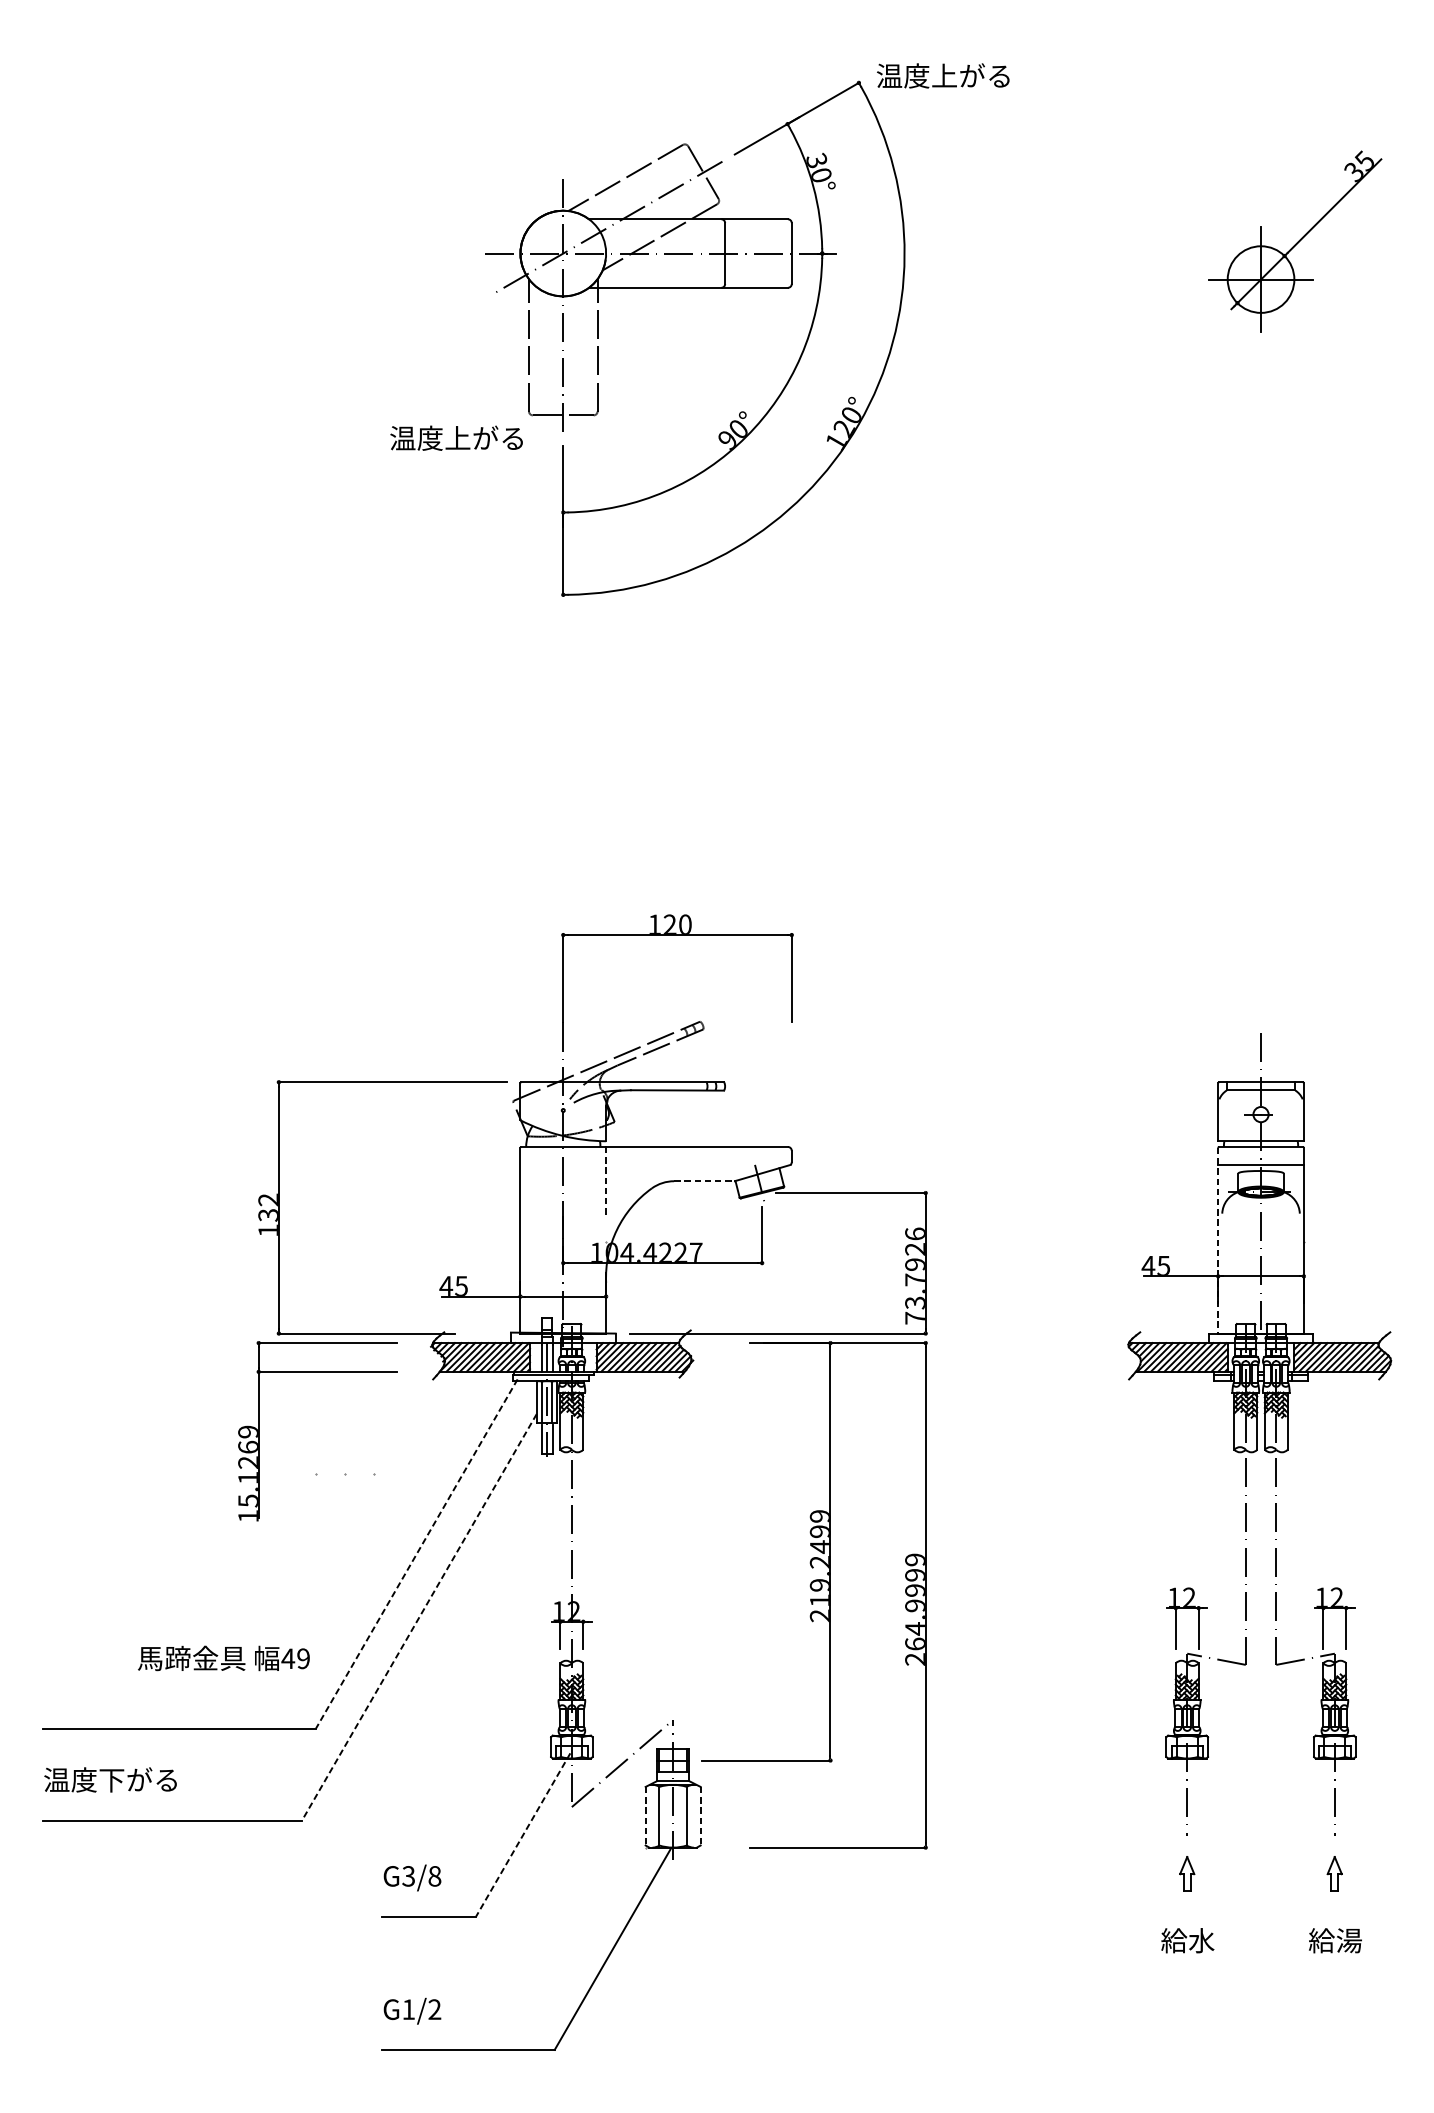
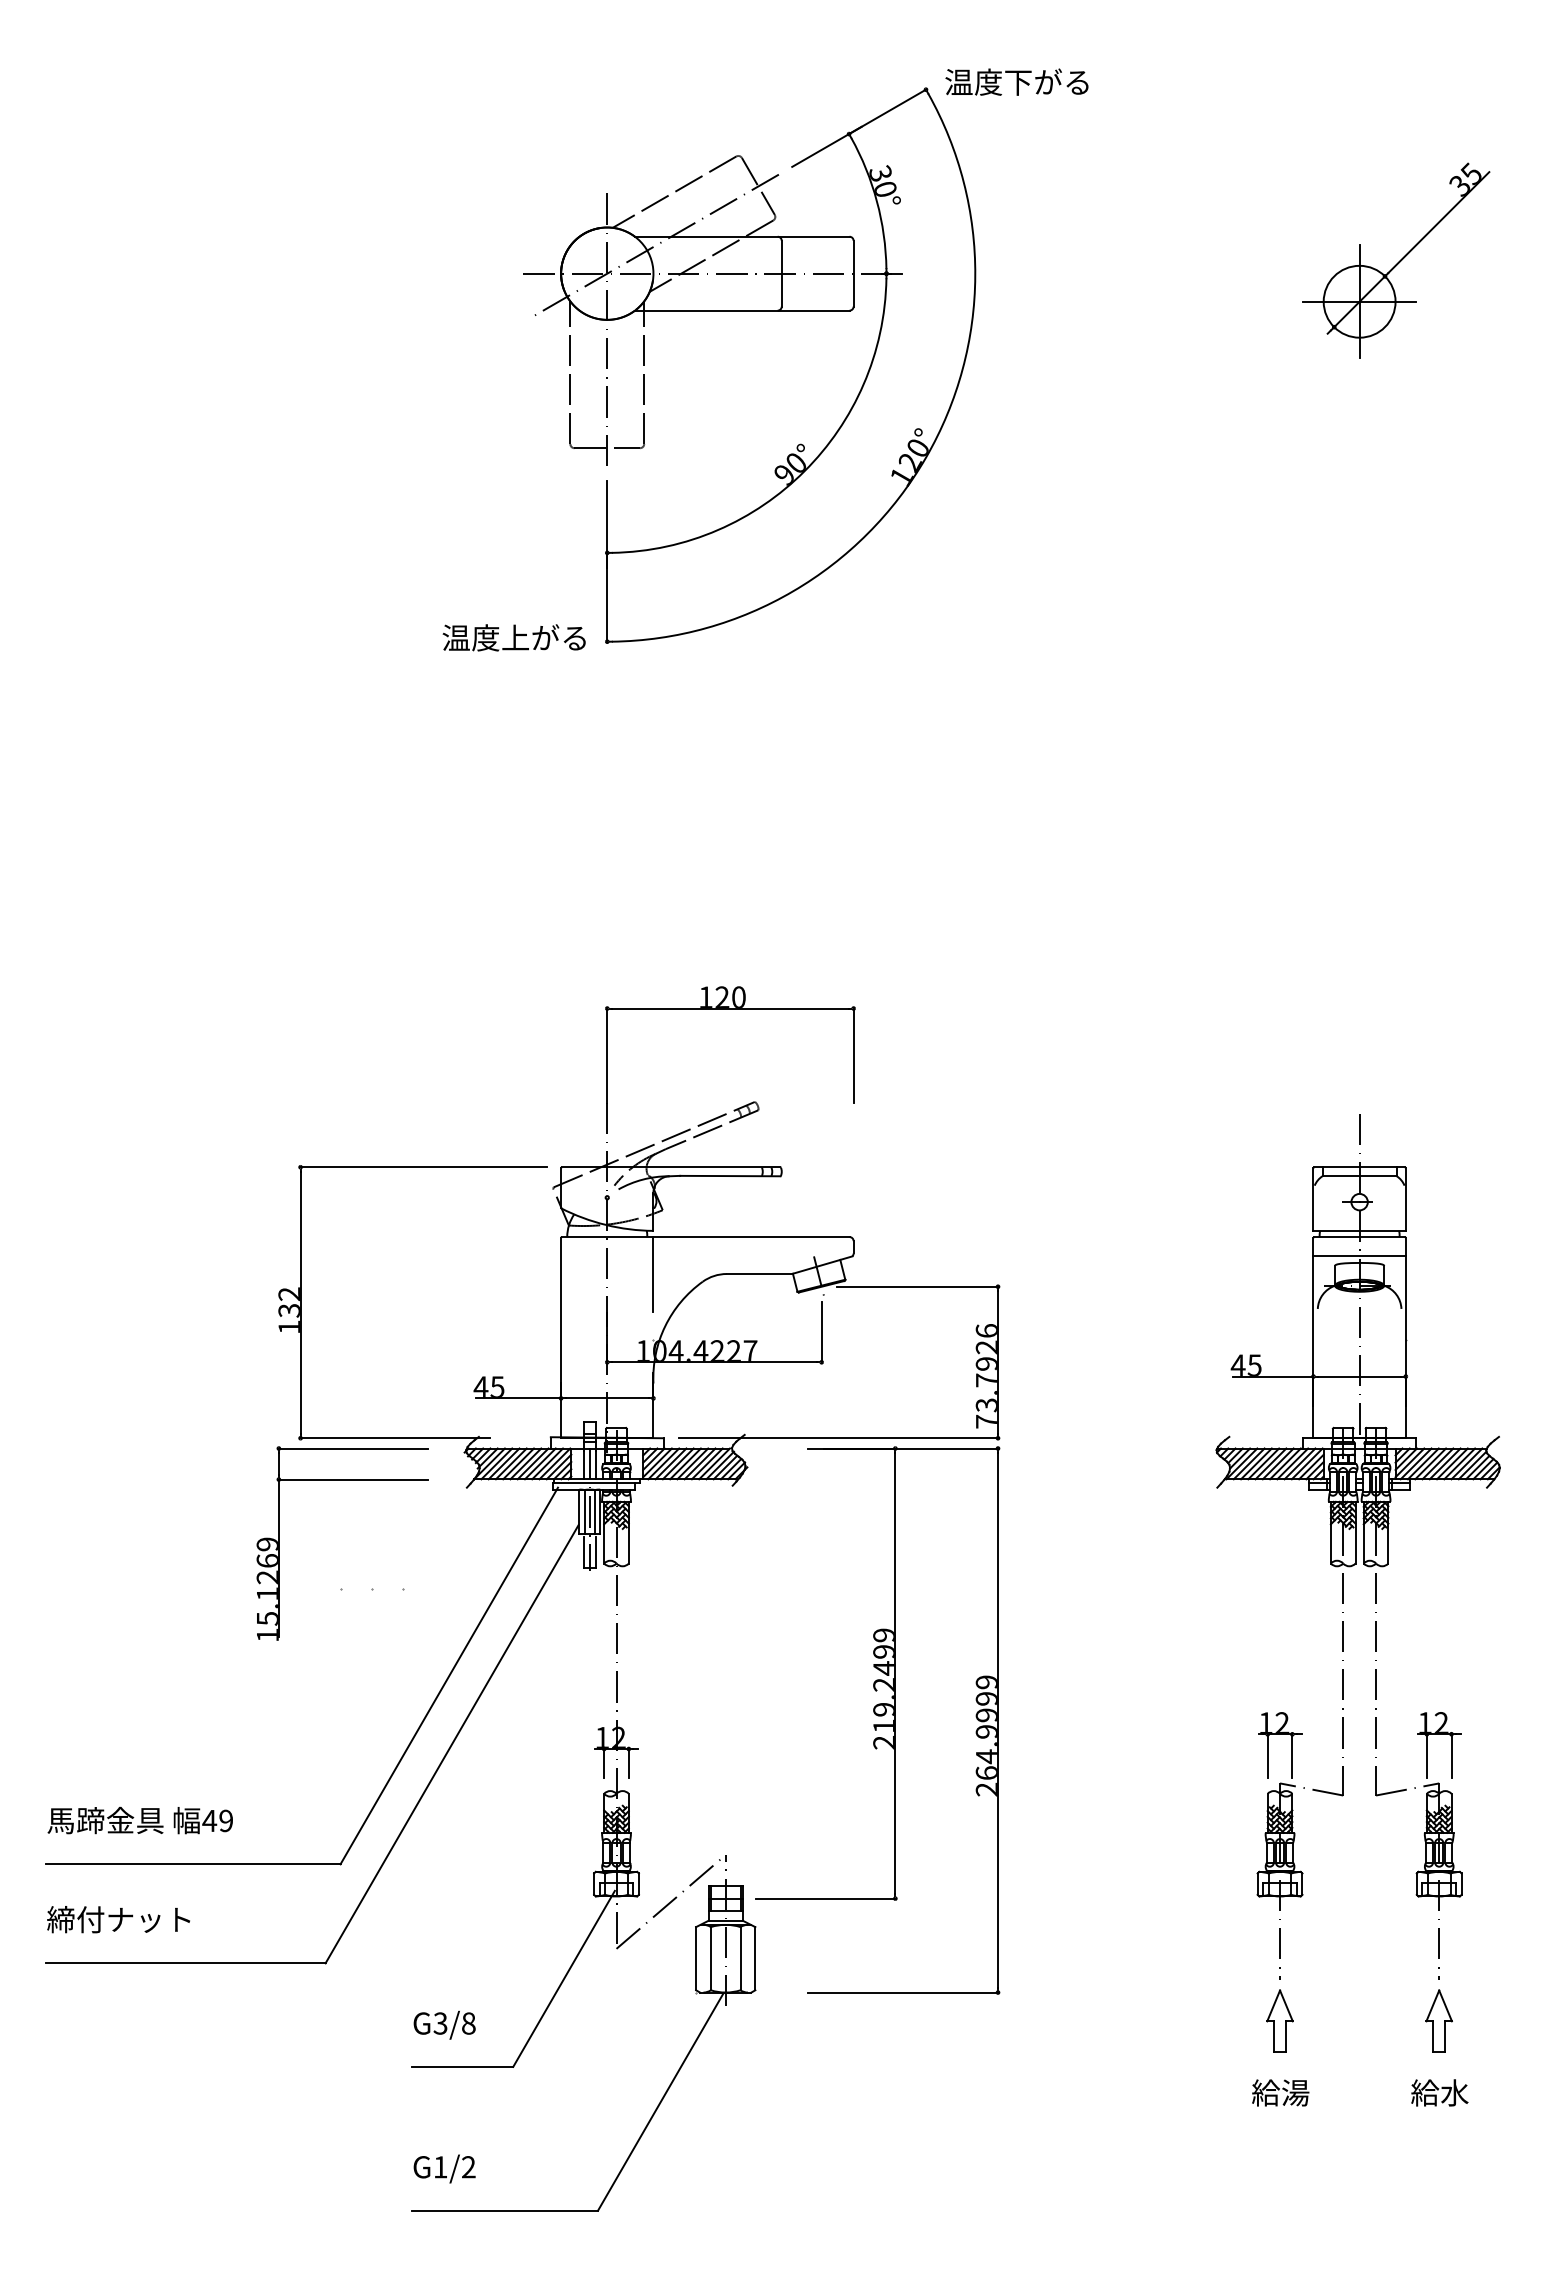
text: (944, 76) -> (1018, 82), 温度上がる -> 温度下がる
text: (455, 437) -> (513, 637), moved
line: (606, 1181) -> (653, 1274), dashed -> solid
line: (704, 1181) -> (759, 1274), dashed -> solid
line: (1218, 1241) -> (1313, 1338), dashed -> solid
line: (416, 1554) -> (449, 1676), dashed -> solid
line: (418, 1617) -> (451, 1744), dashed -> solid
text: (223, 1658) -> (139, 1820), moved
text: (110, 1779) -> (118, 1919), 温度下がる -> 締付ナット
line: (646, 1816) -> (696, 1958), dashed -> solid
line: (700, 1816) -> (755, 1958), dashed -> solid
line: (523, 1834) -> (564, 1978), dashed -> solid
part: (1186, 1873) -> (1279, 2020), size x1.67
part: (1334, 1873) -> (1438, 2020), size x1.67
text: (1201, 1940) -> (1295, 2092), 給水 -> 給湯
text: (1349, 1940) -> (1454, 2092), 給湯 -> 給水

